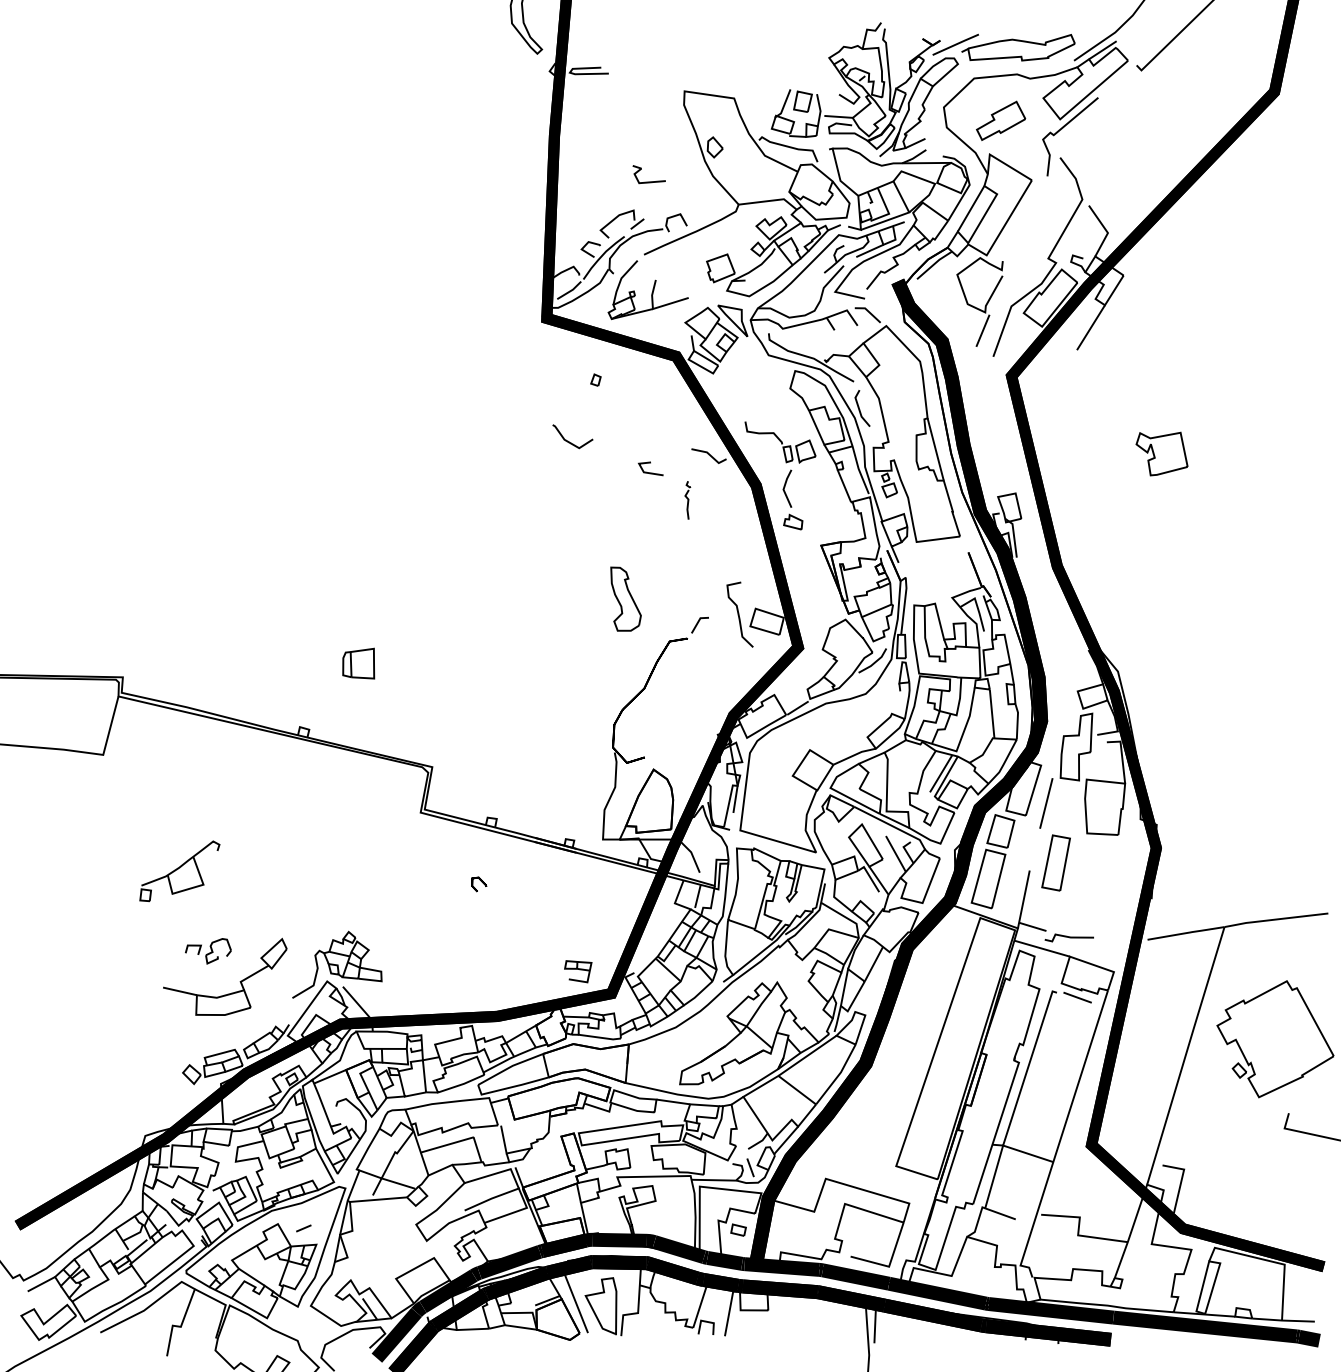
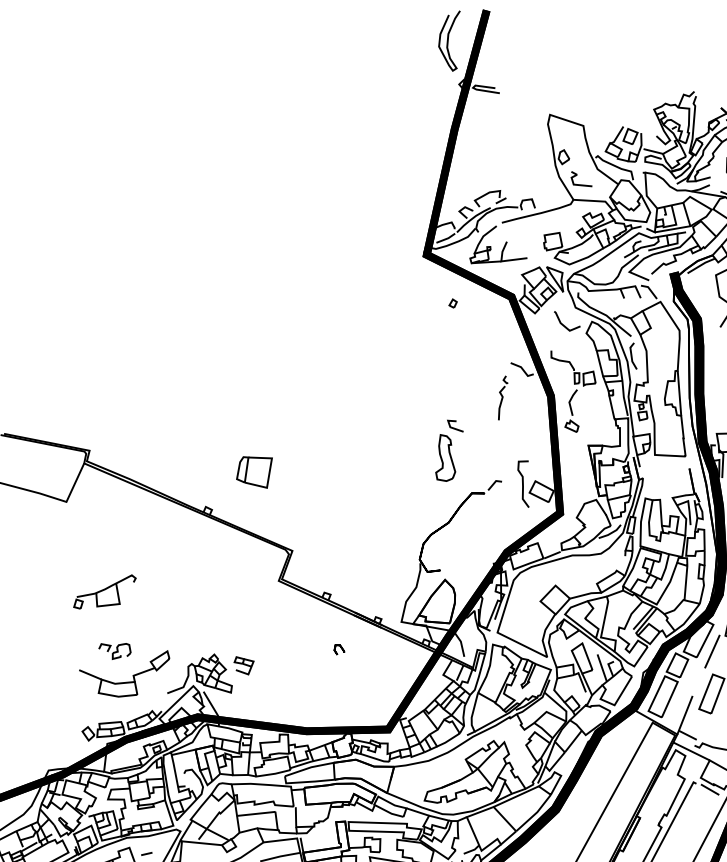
curve: (648, 181) -> (580, 184), moved
curve: (568, 440) -> (563, 324), moved
curve: (650, 472) -> (454, 428), moved
part: (687, 500) -> (501, 398), size x1.67
part: (358, 663) -> (254, 470), size x1.43
part: (479, 884) -> (339, 650), moved
part: (578, 971) -> (243, 665), moved

